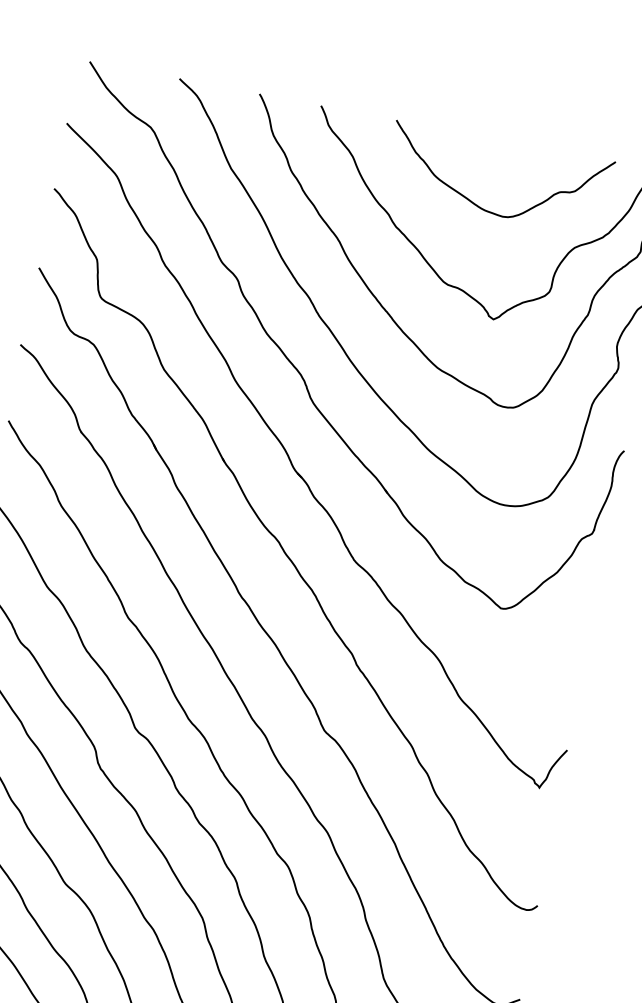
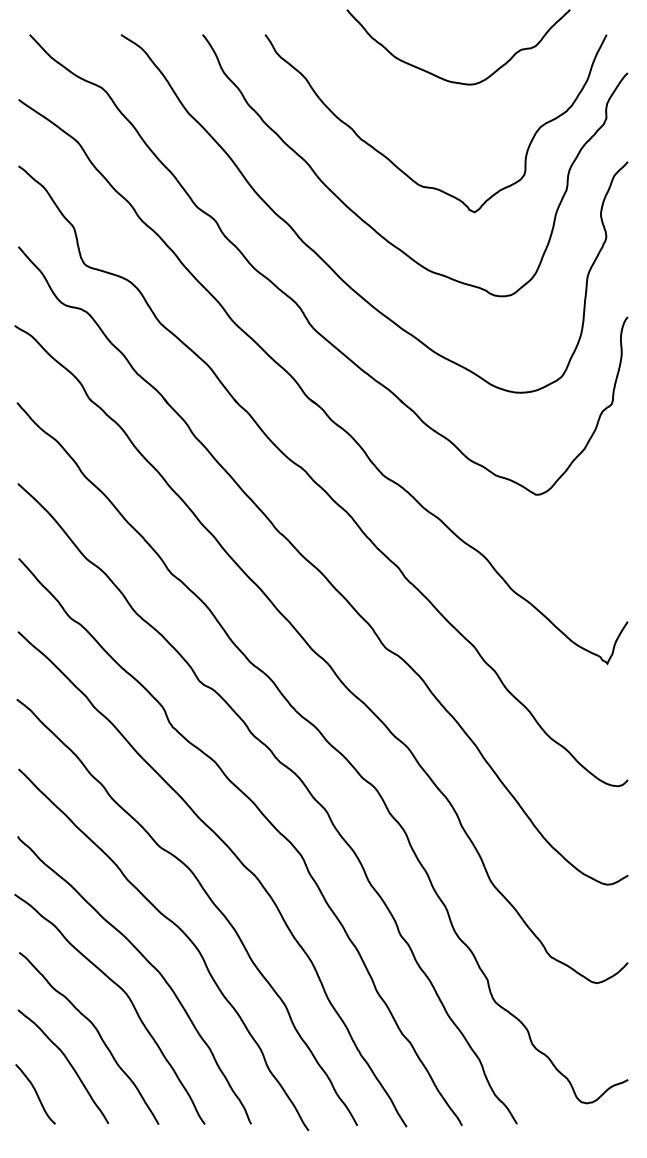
curve: (482, 207) -> (447, 79), moved

